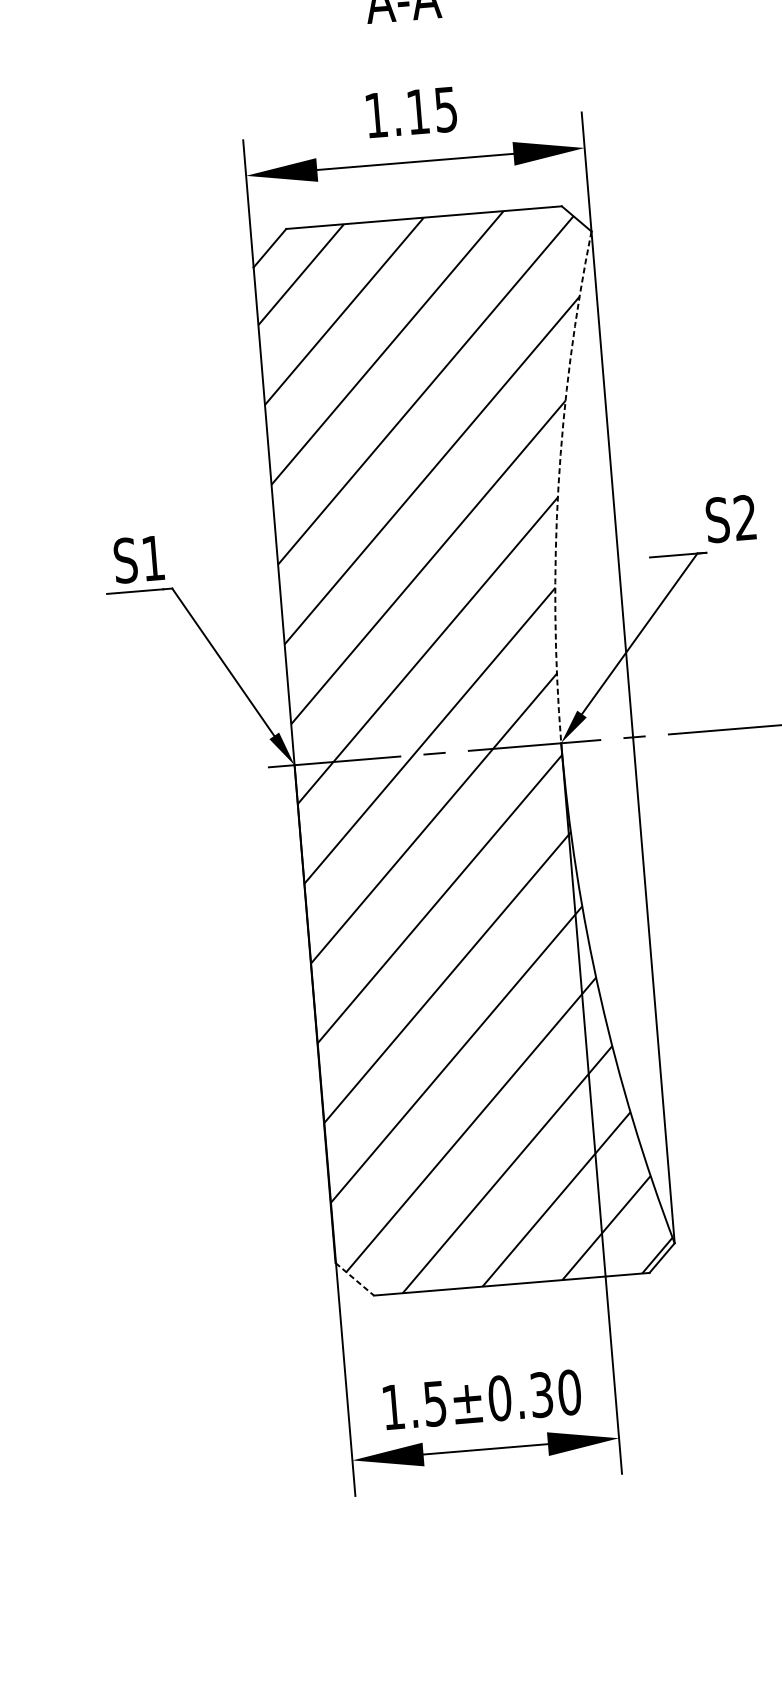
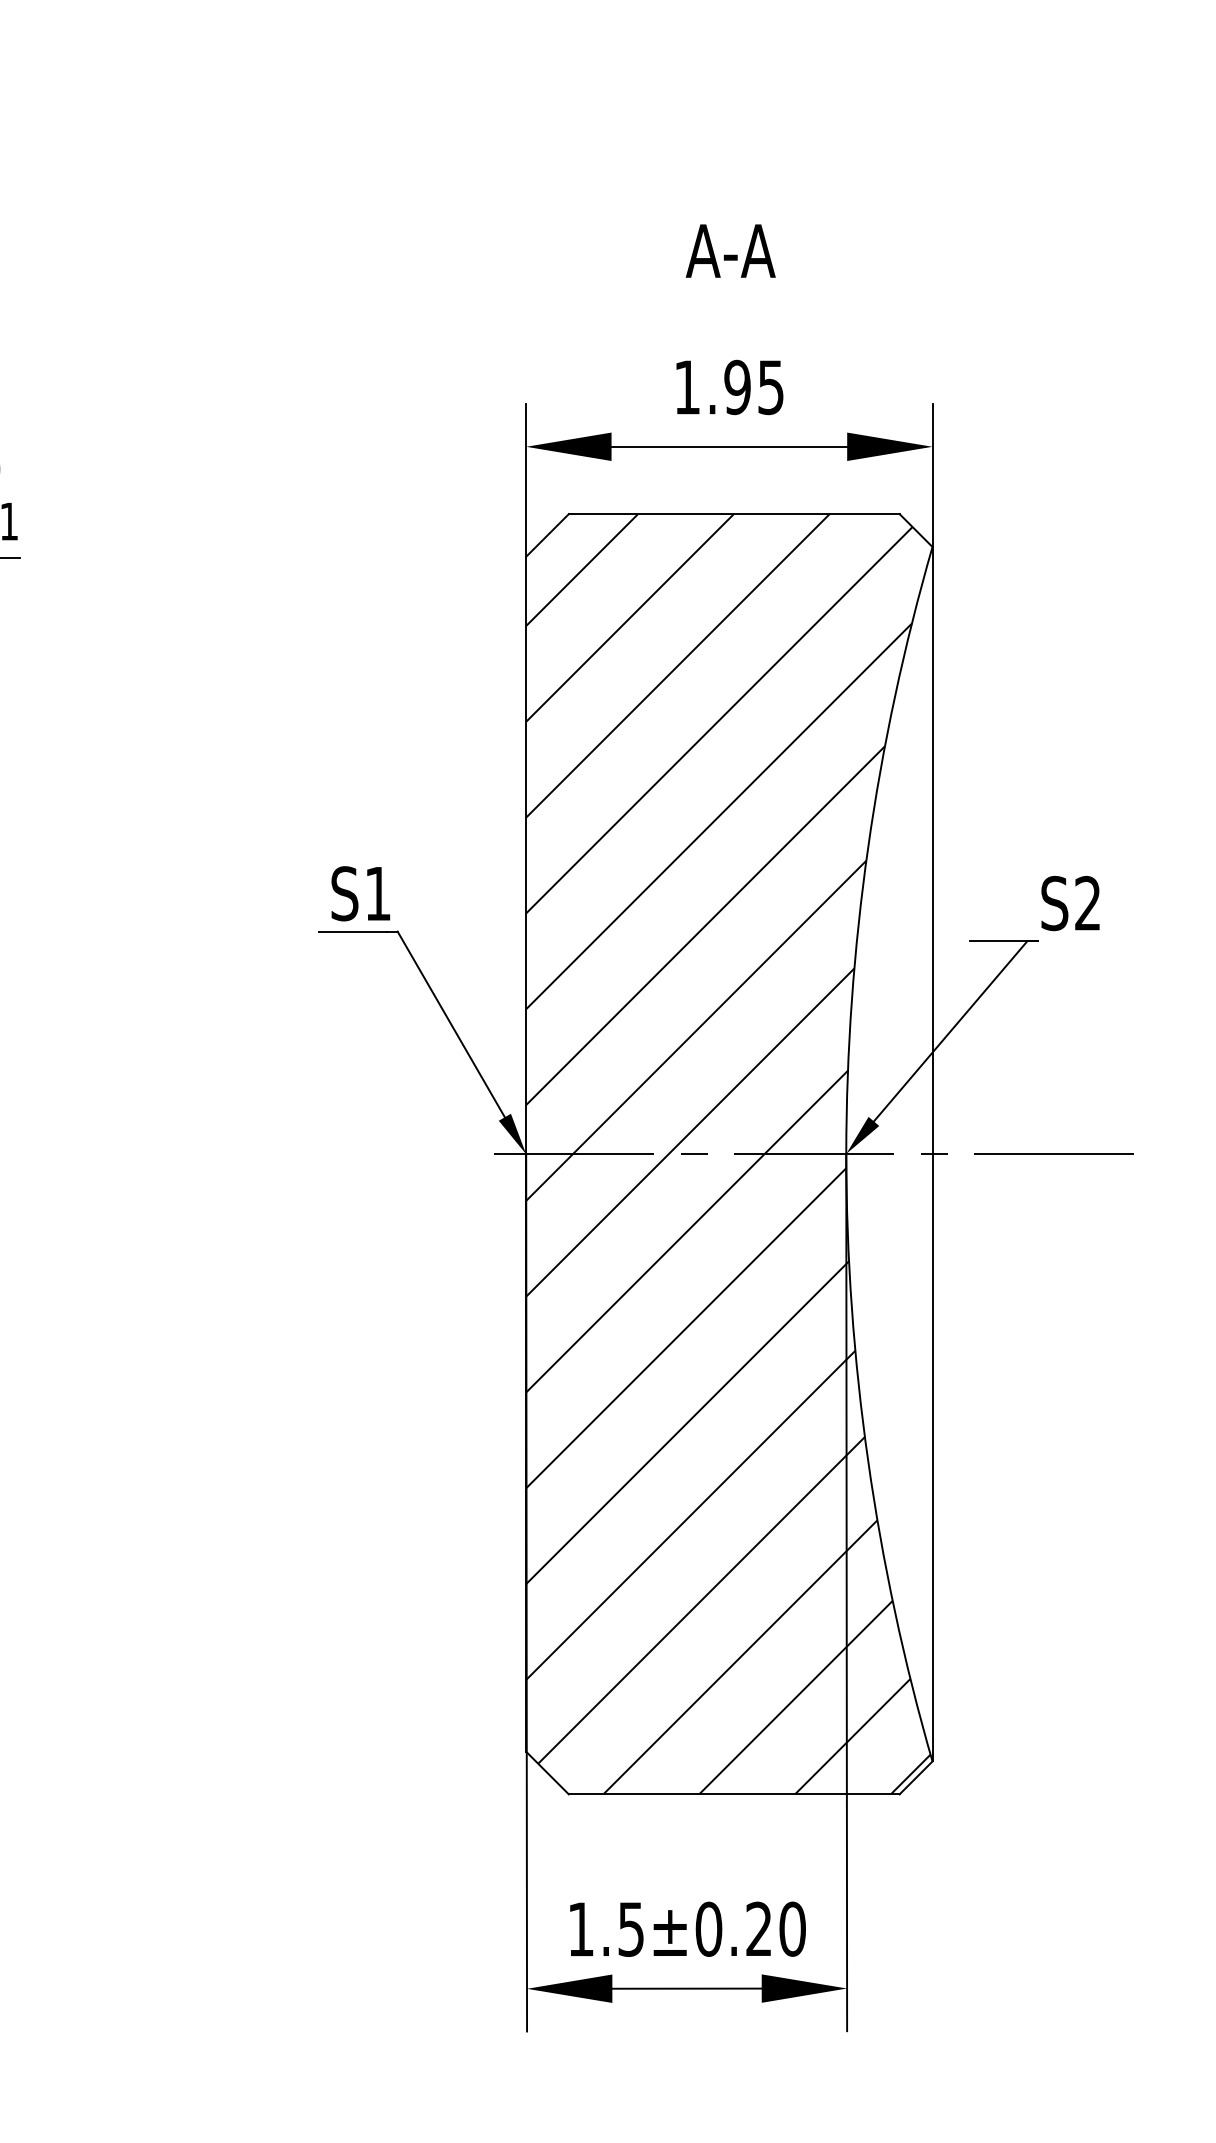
text: (418, 111) -> (737, 387), 1.15 -> 1.95
arc: (558, 486) -> (868, 847), dashed -> solid
line: (354, 1279) -> (547, 1773), dashed -> solid
text: (541, 1394) -> (758, 1928), 1.5±0.30 -> 1.5±0.20

